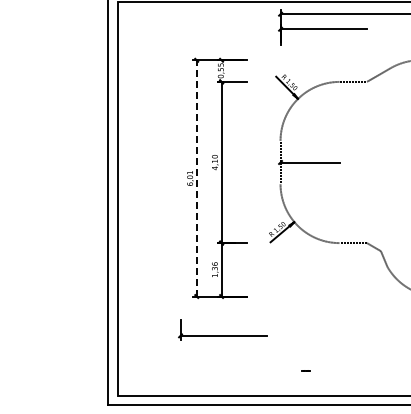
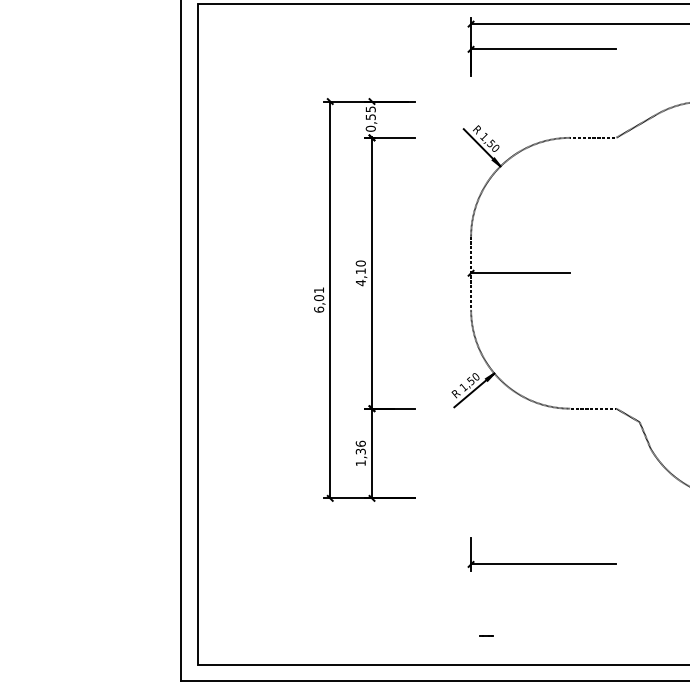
line: (196, 177) -> (329, 298), dashed -> solid
part: (222, 329) -> (541, 553), moved
part: (305, 370) -> (486, 636), moved

